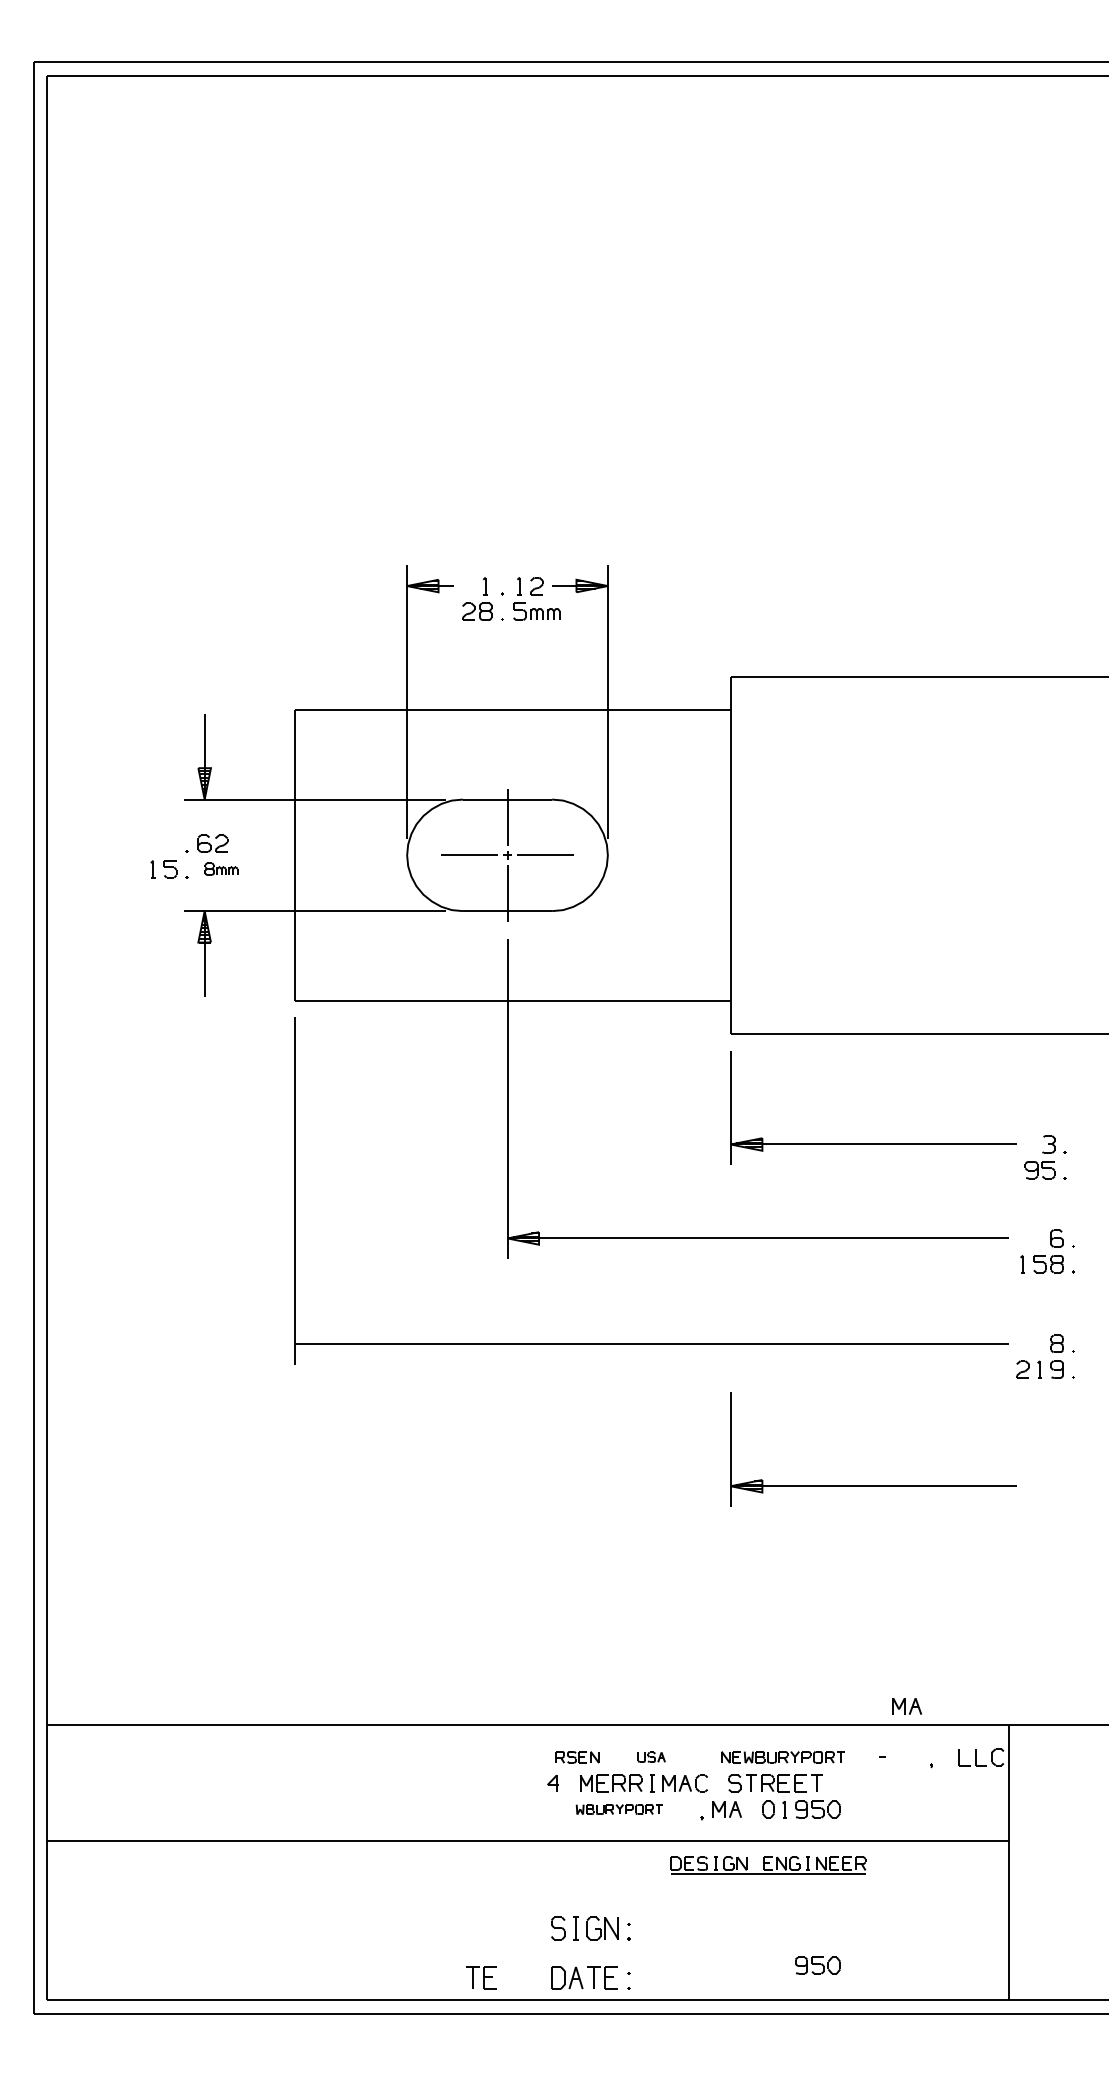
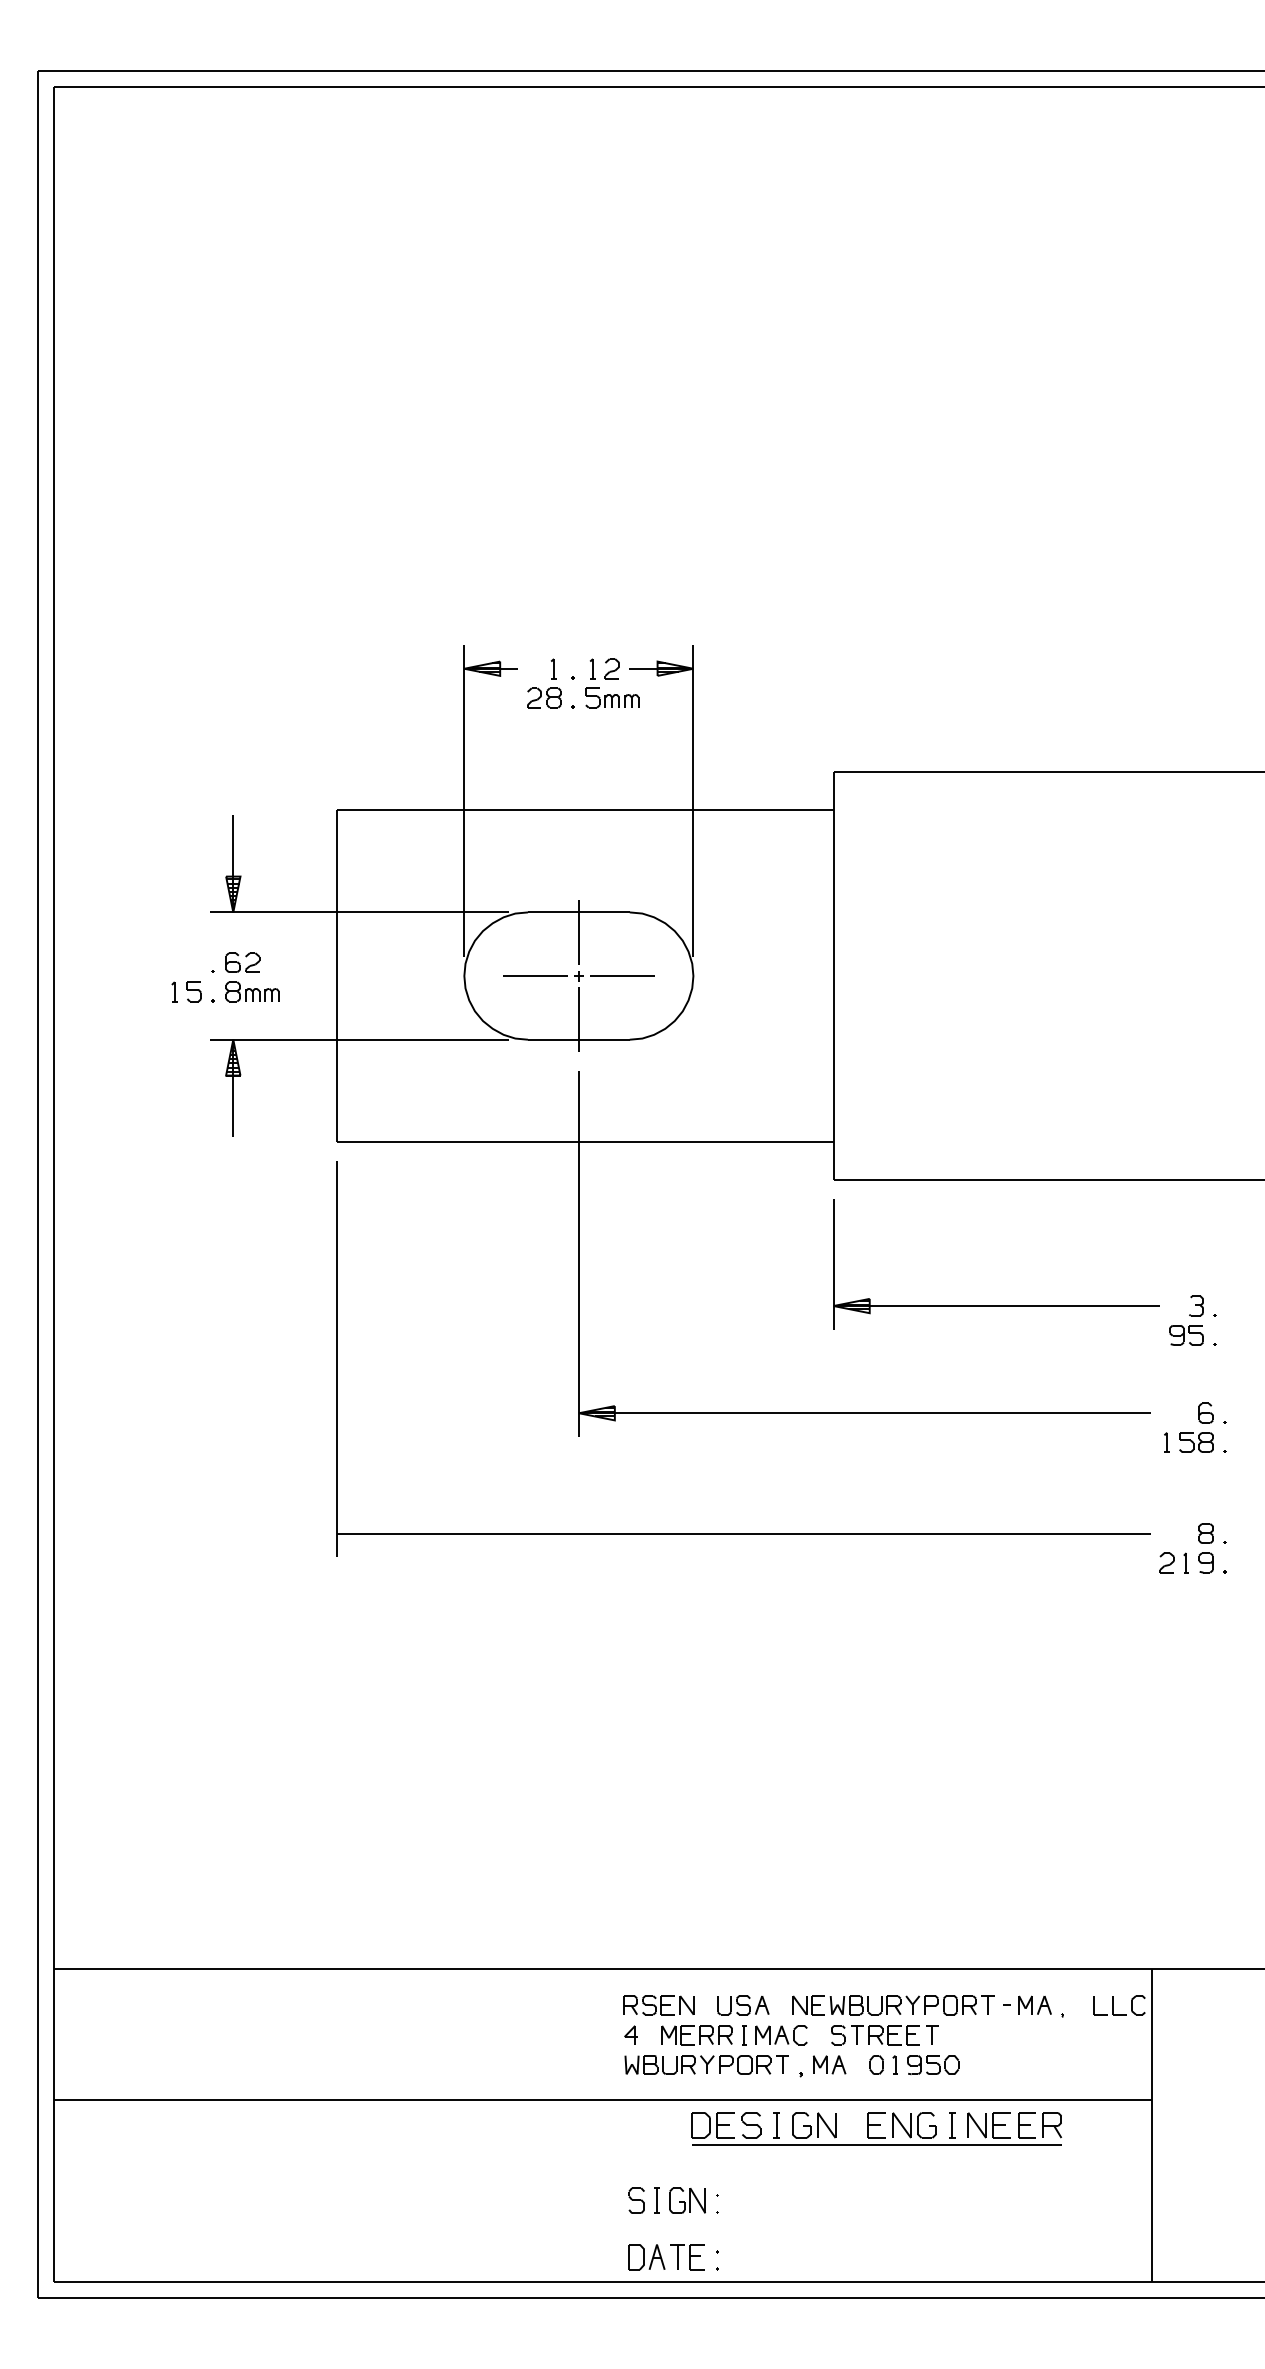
part: (221, 868) -> (252, 991), size x1.43
part: (873, 1485) -> (996, 1695), removed
part: (906, 1705) -> (1034, 2004), moved
part: (577, 1757) -> (658, 2005), size x1.43
part: (651, 1757) -> (743, 2005), size x1.67
part: (783, 1757) -> (893, 2005), size x1.43
part: (619, 1809) -> (706, 2064), size x1.67
part: (768, 1865) -> (876, 2128), size x1.67
part: (818, 1965) -> (933, 2242), removed
part: (481, 1978) -> (549, 2257), removed

